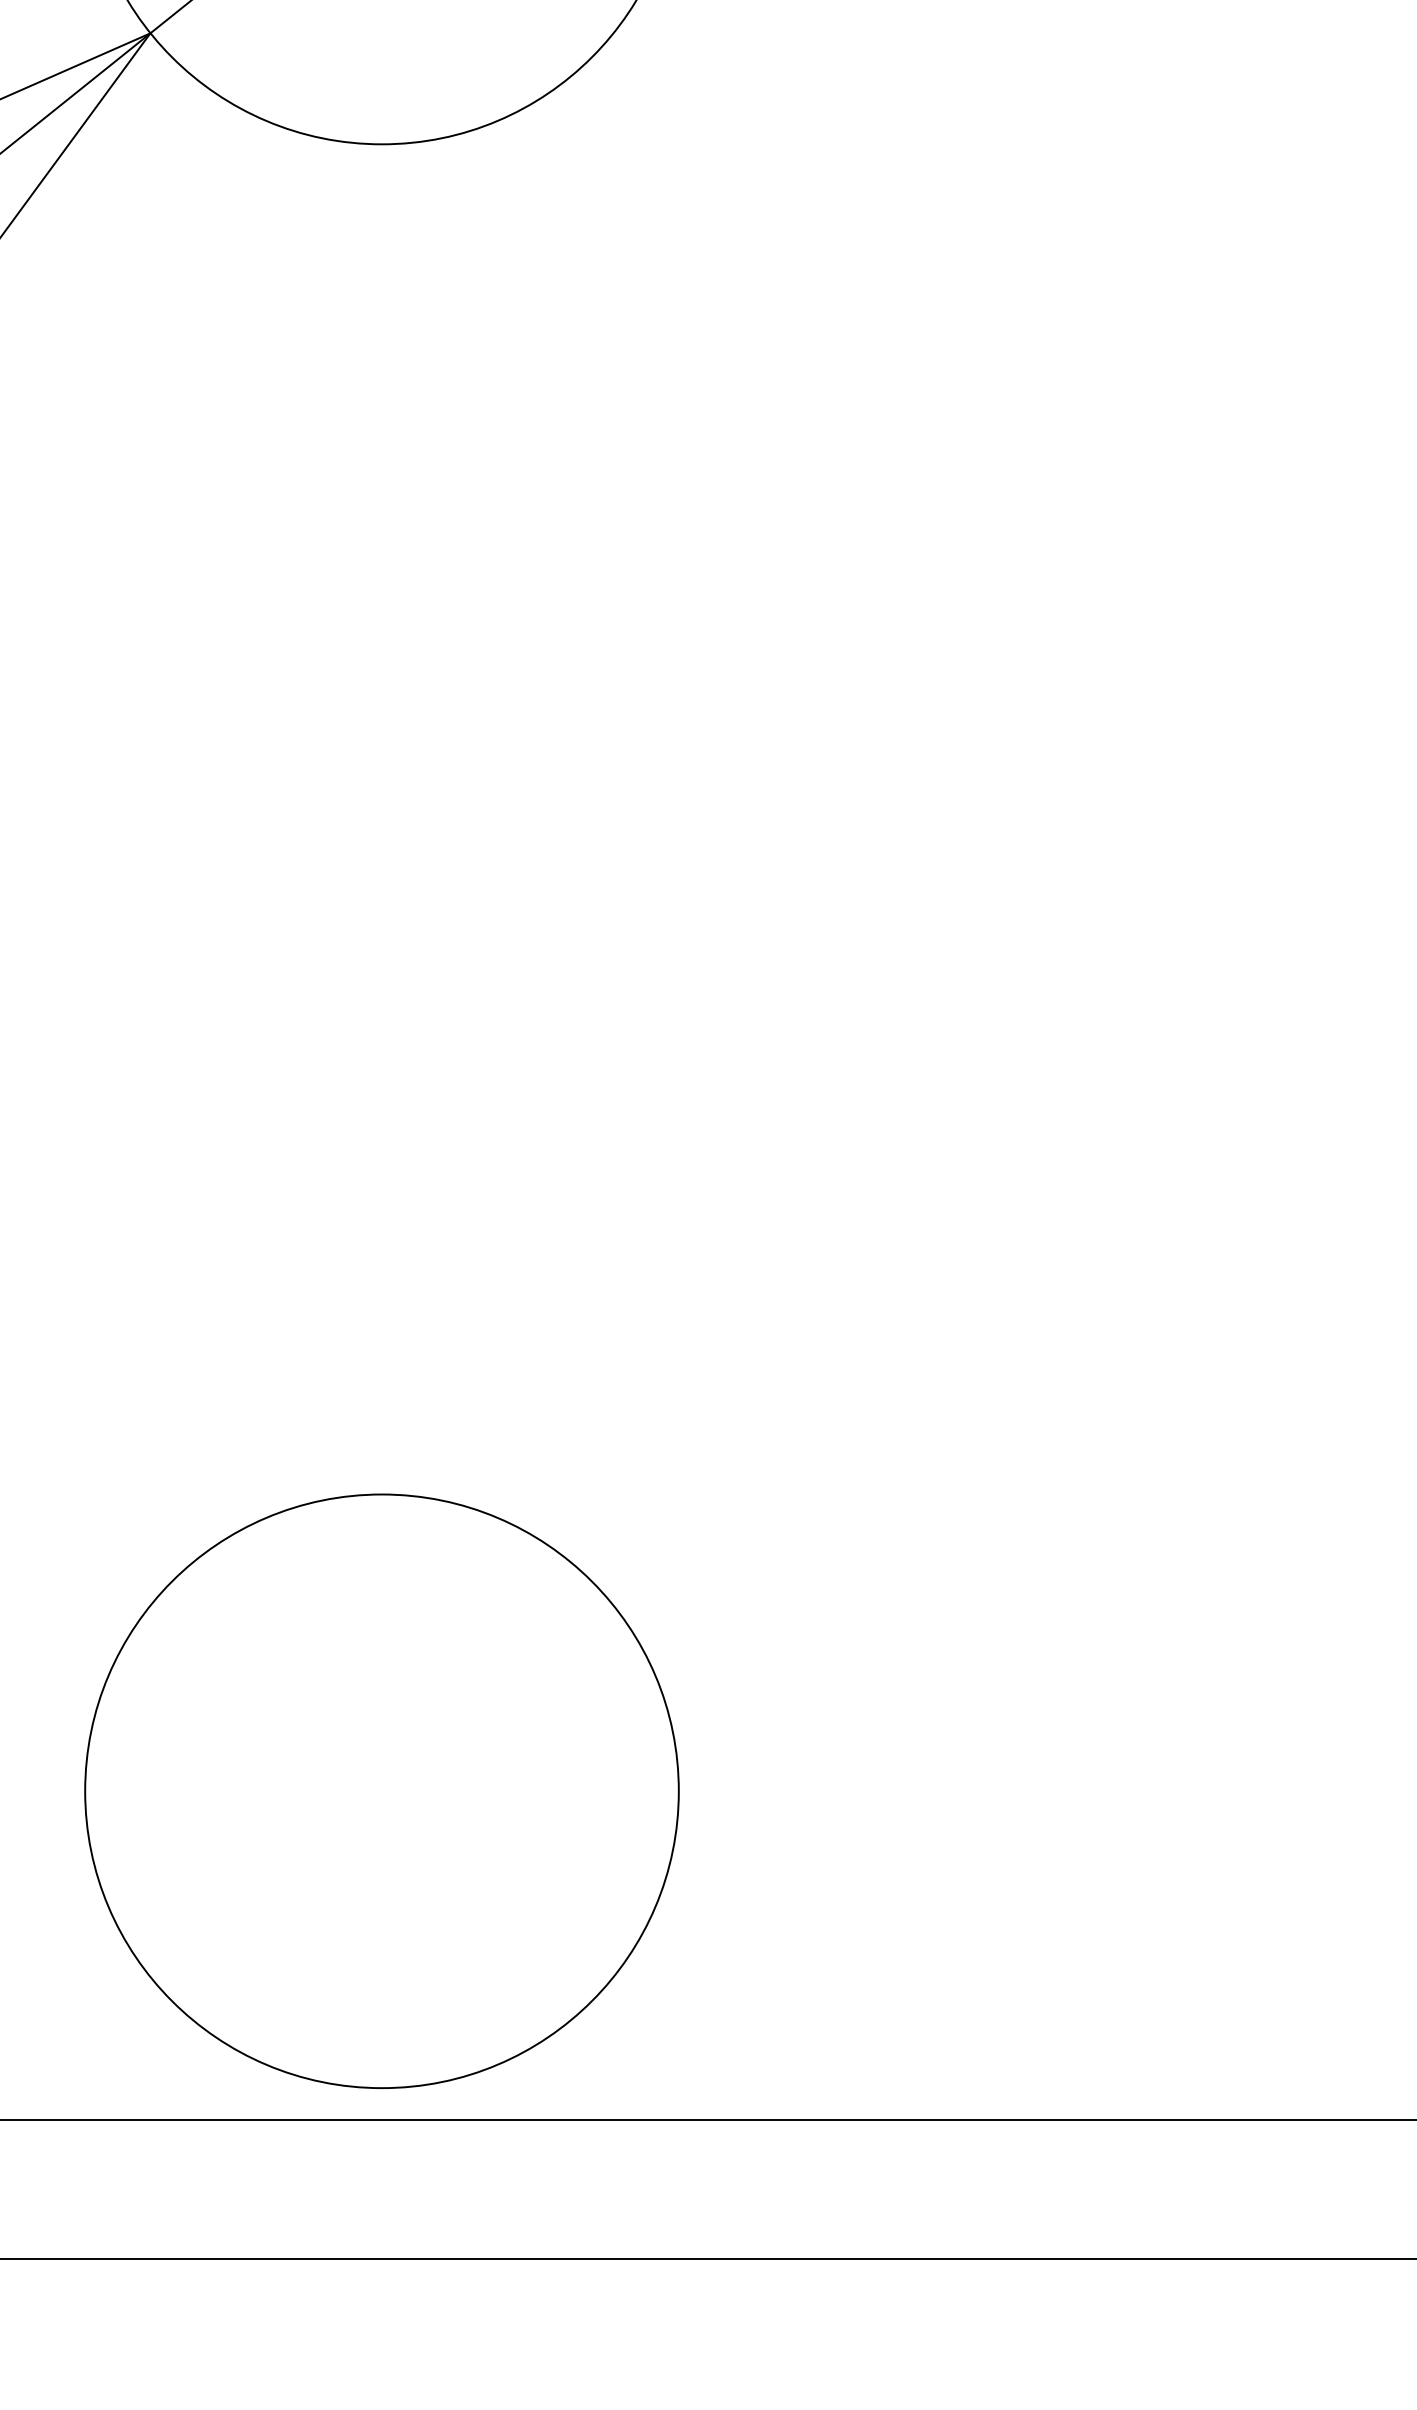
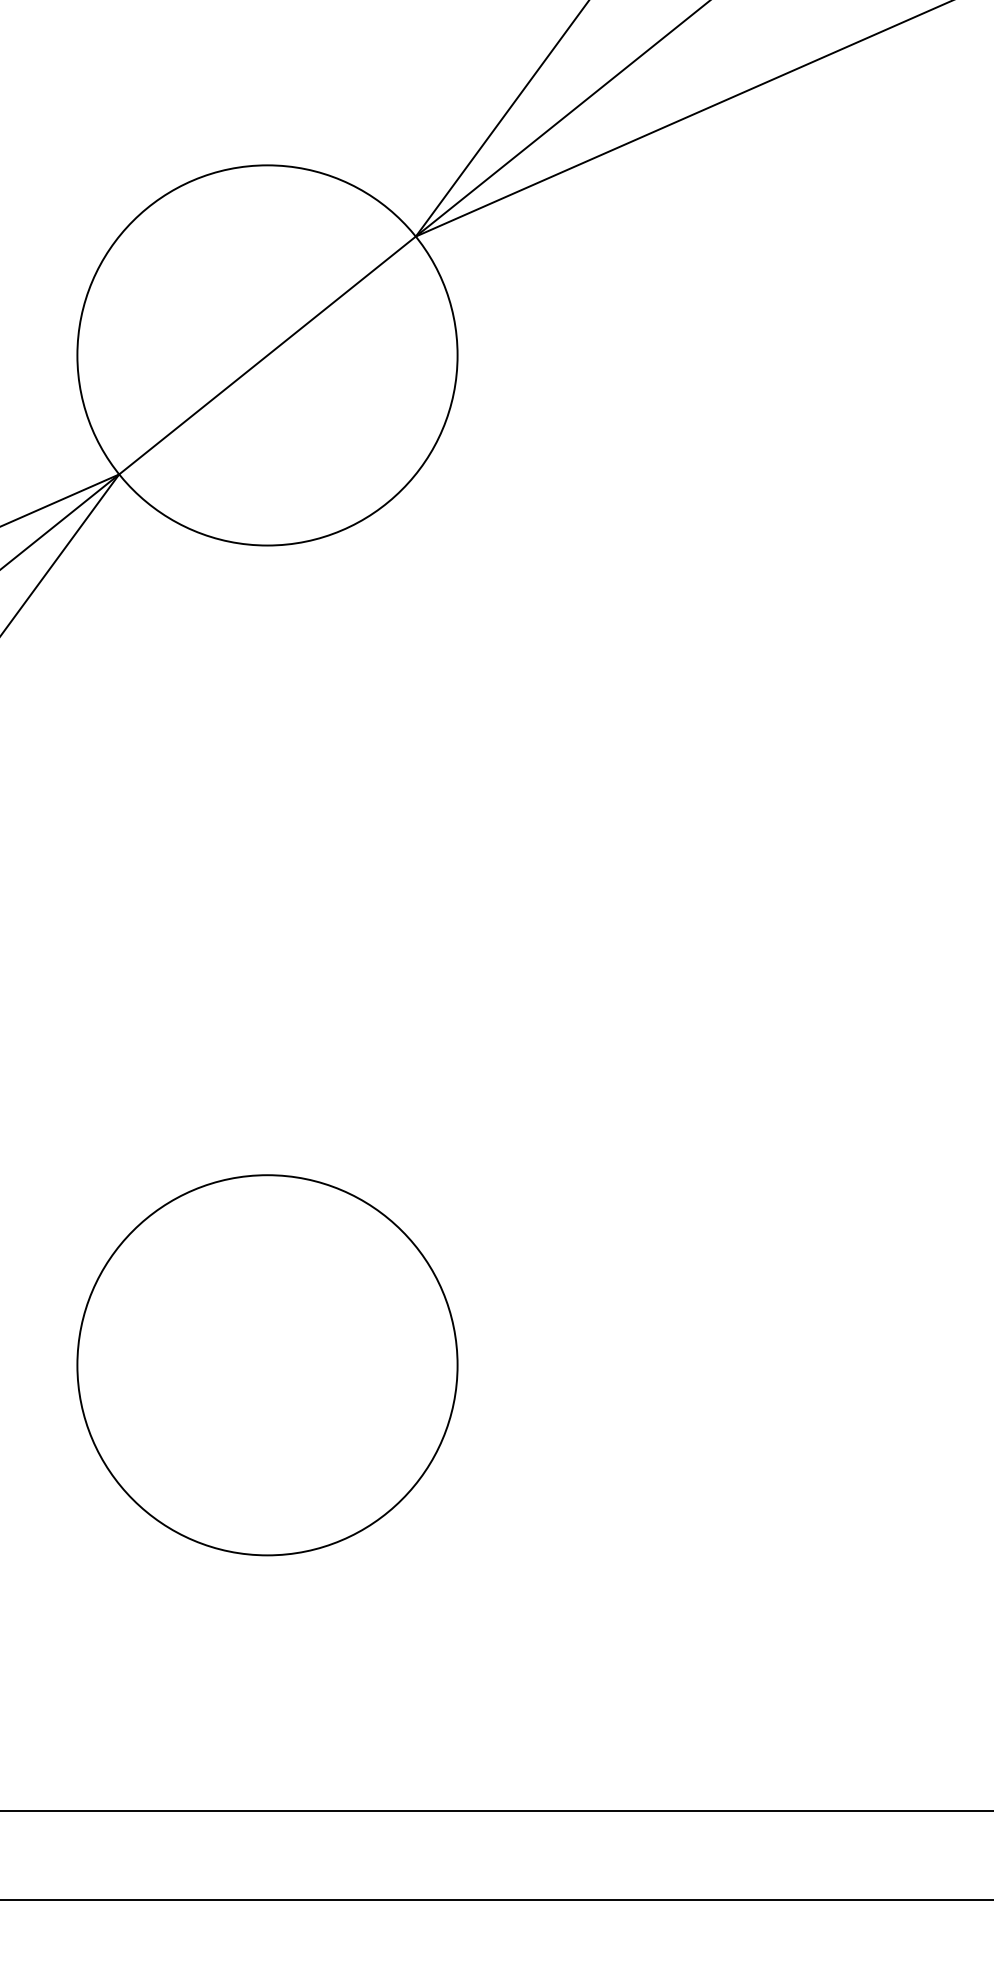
circle: (382, 1791) -> (267, 1365), moved

